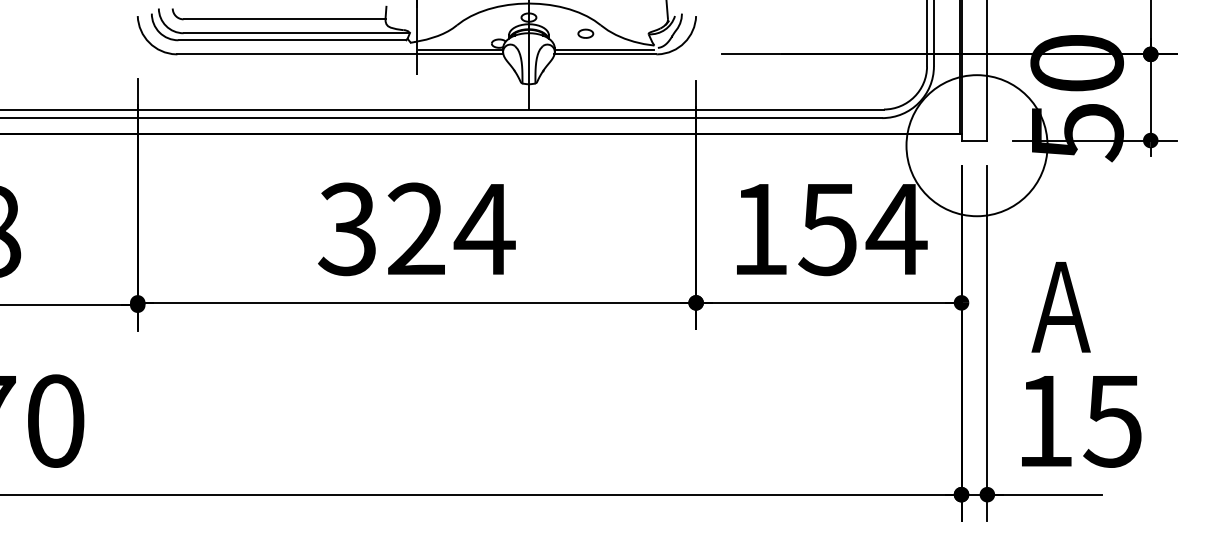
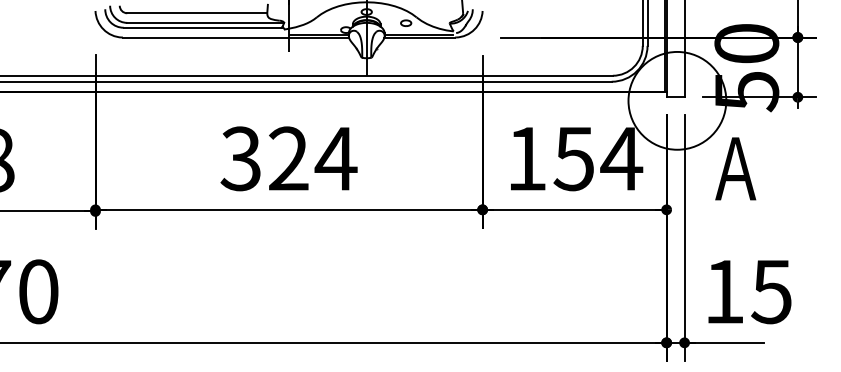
text: (1060, 306) -> (735, 168), moved

